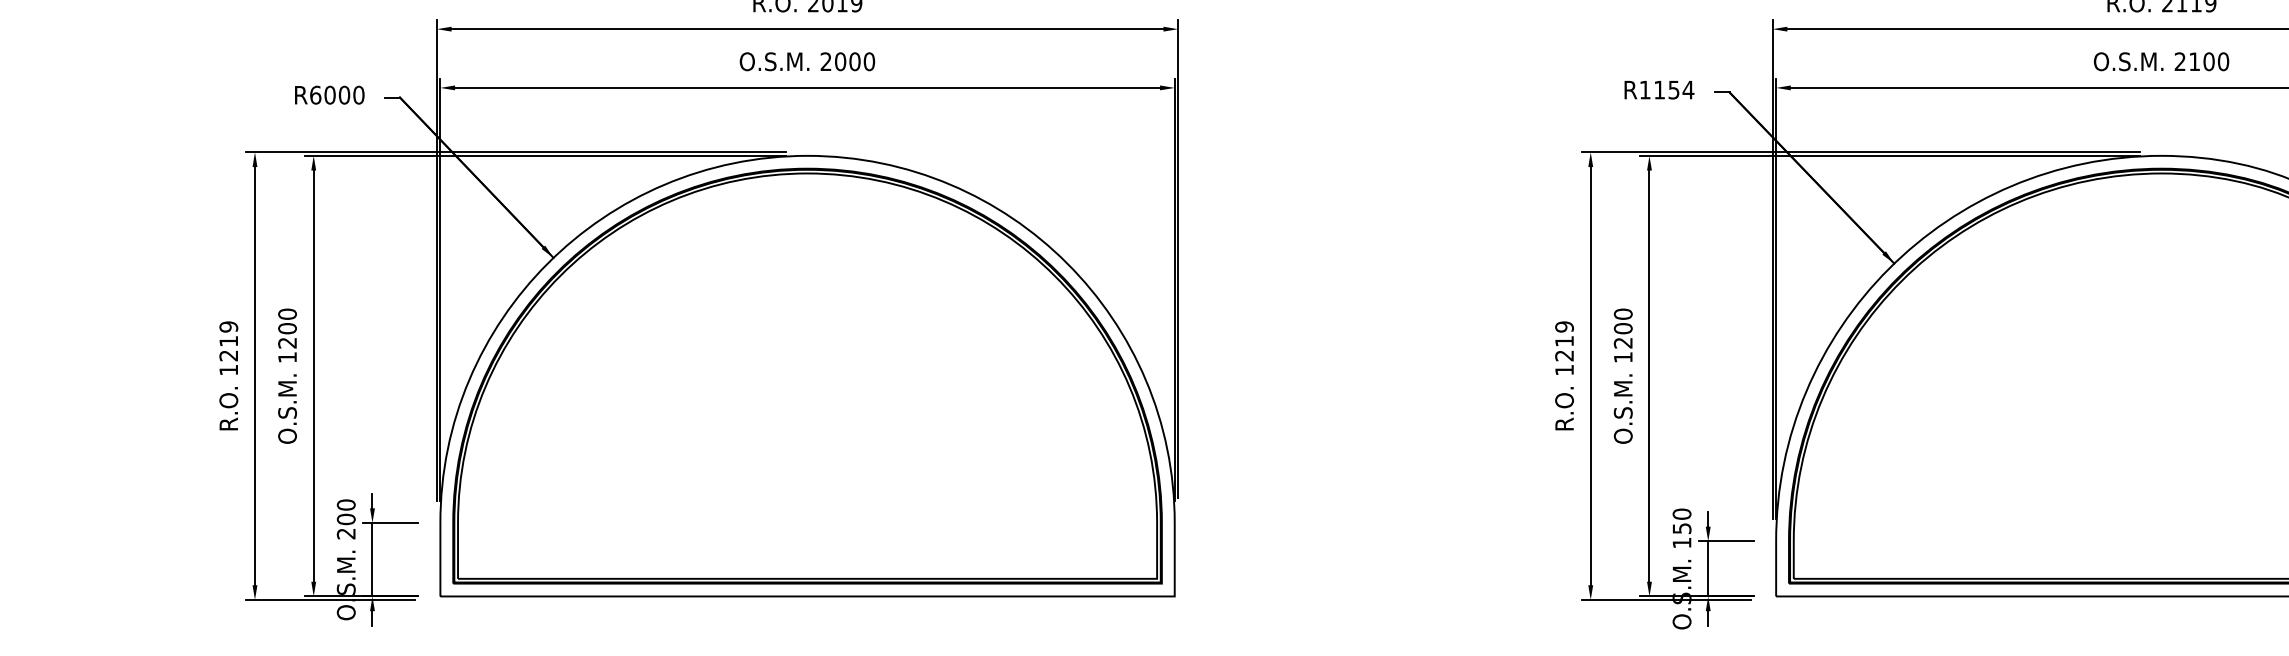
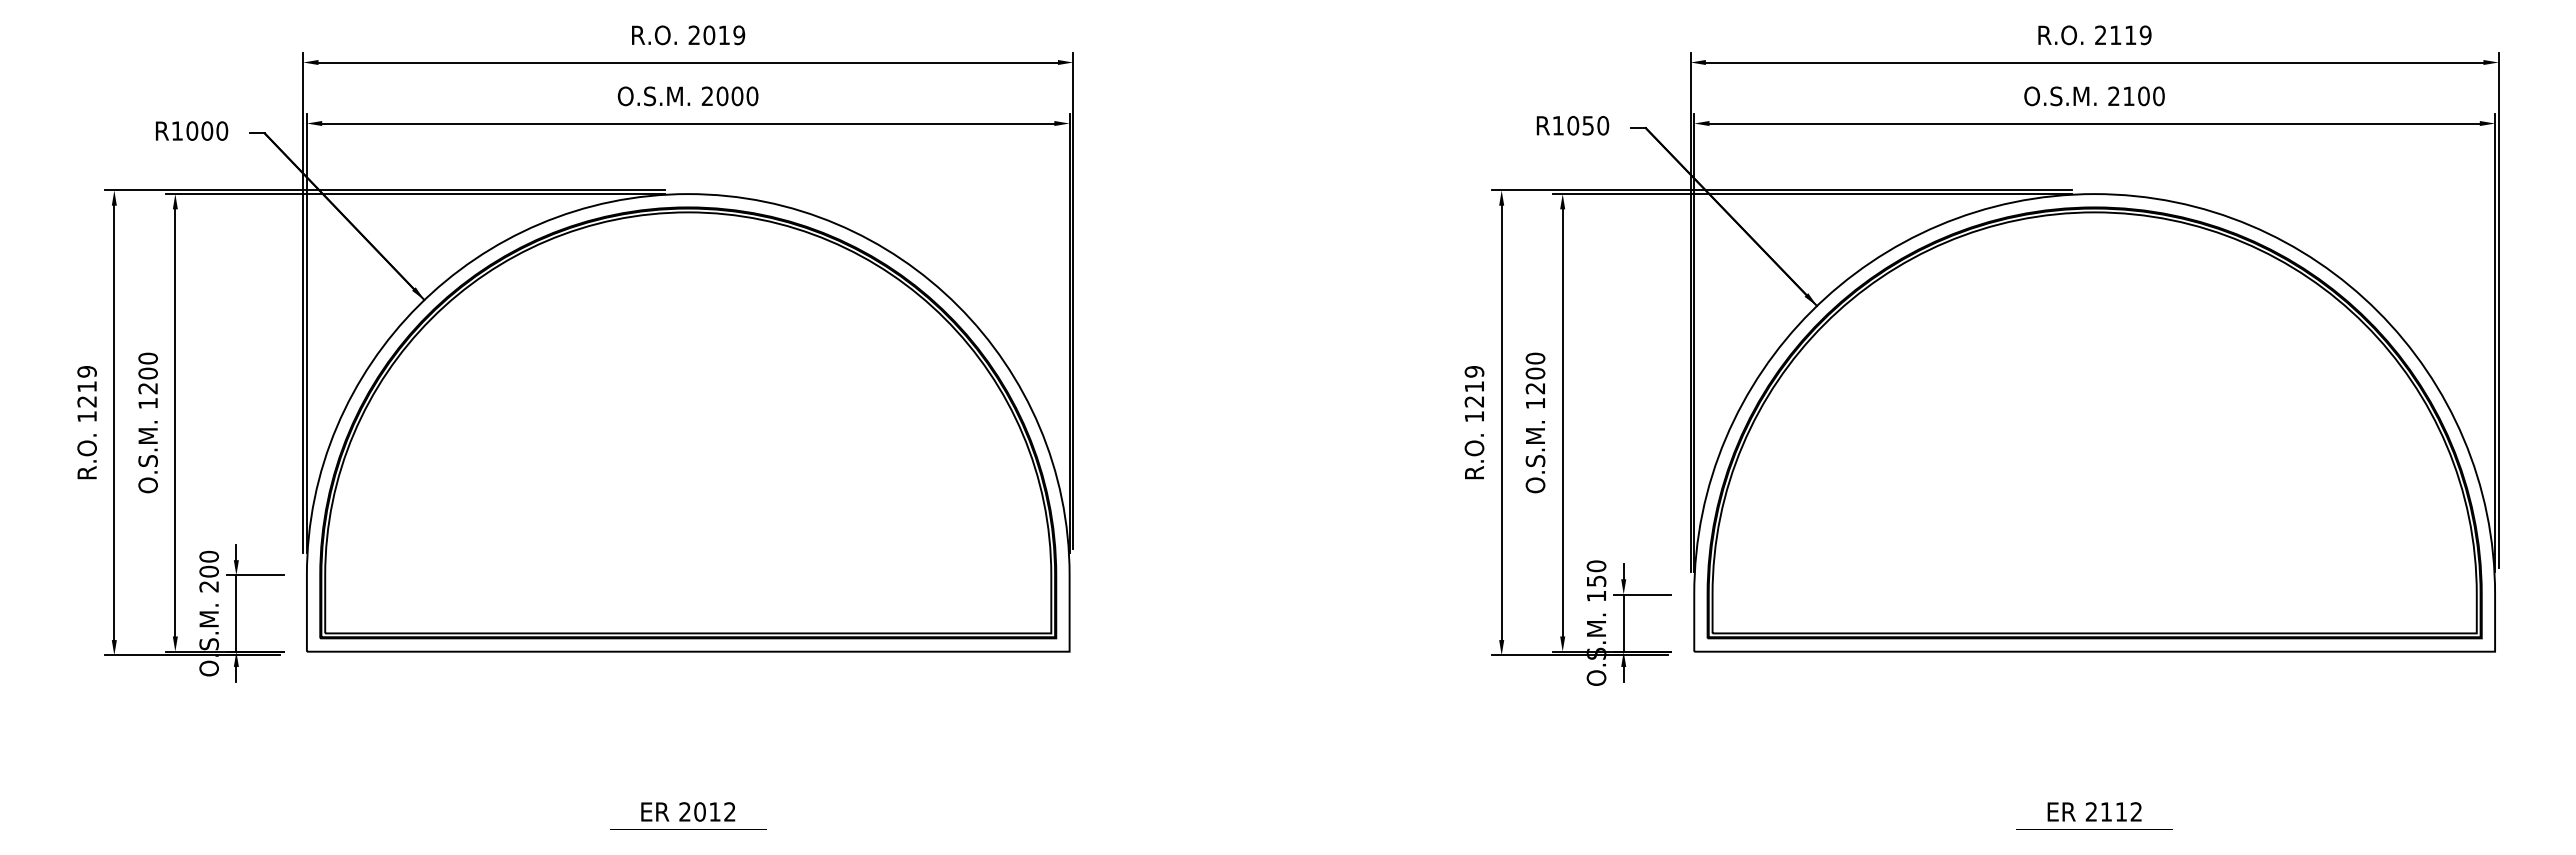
text: (1674, 89) -> (1588, 125), R1154 -> R1050
text: (315, 94) -> (177, 130), R6000 -> R1000

